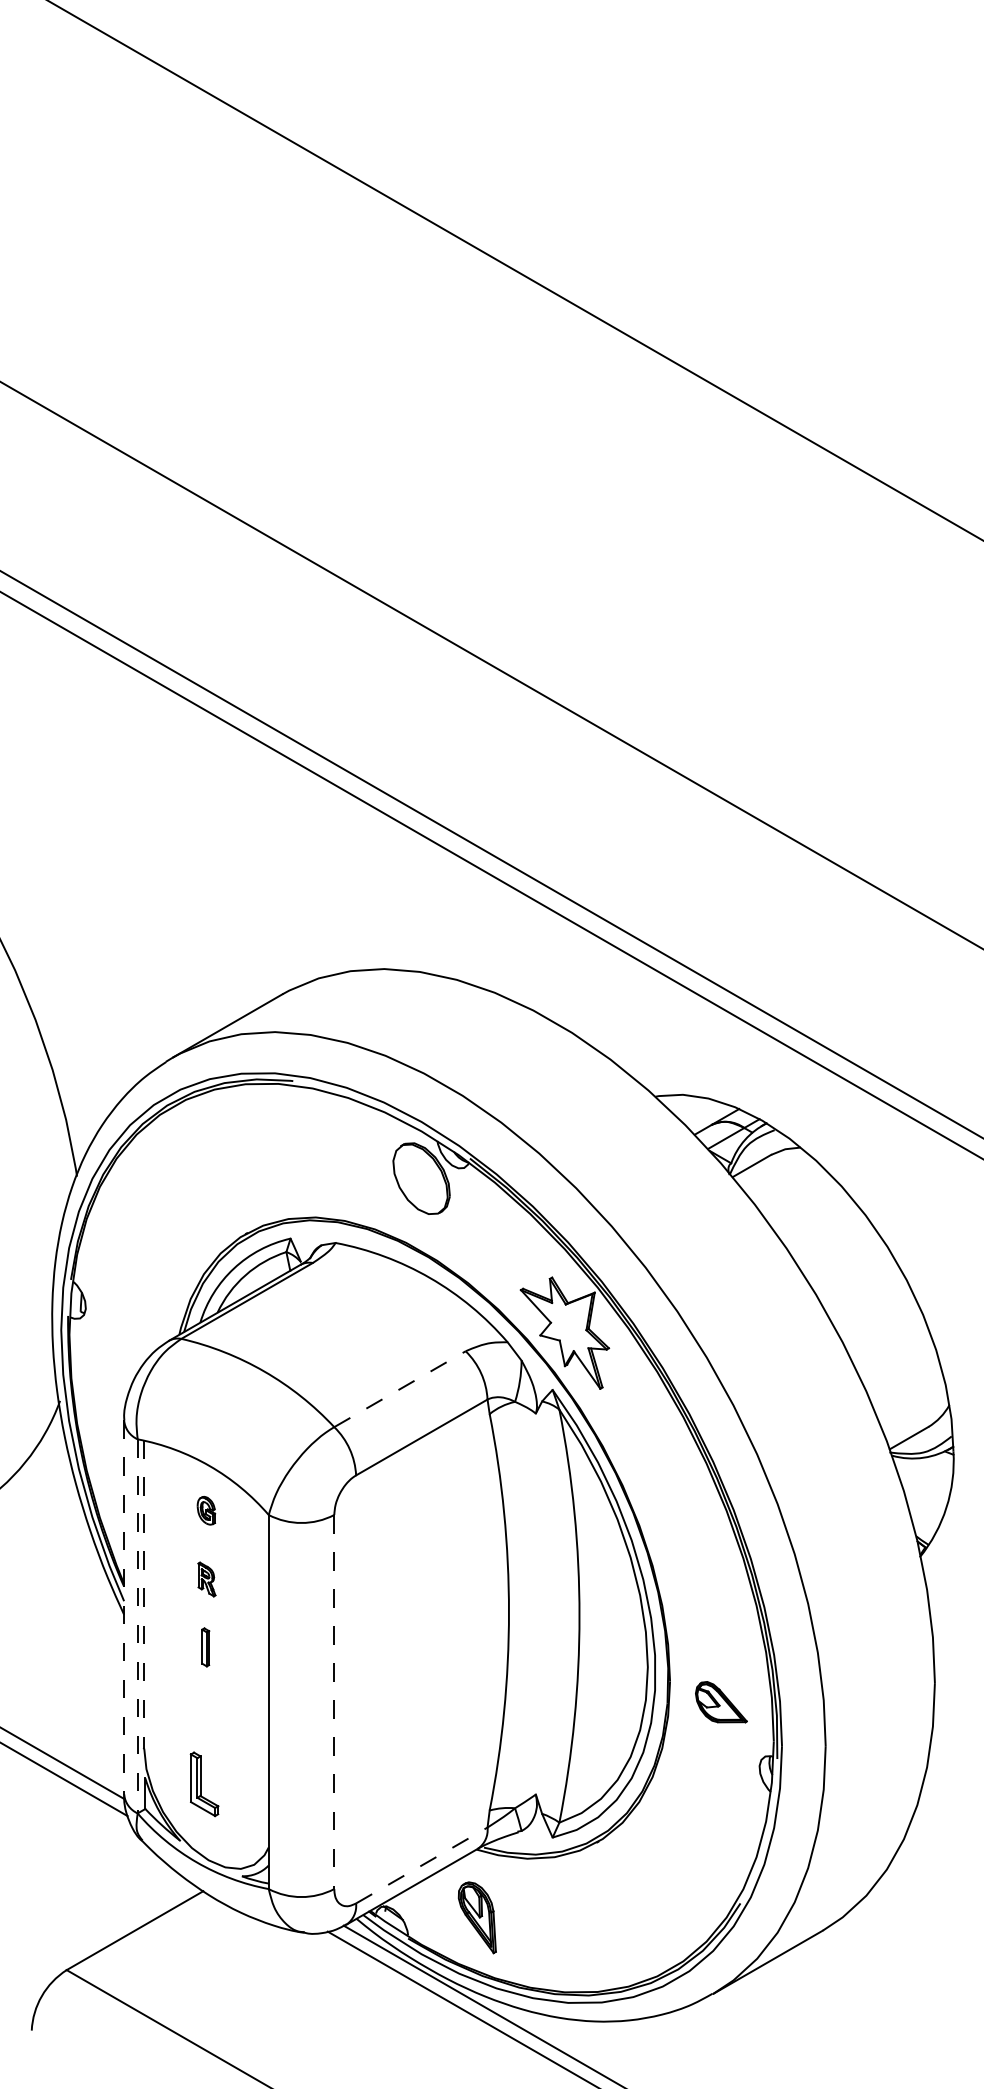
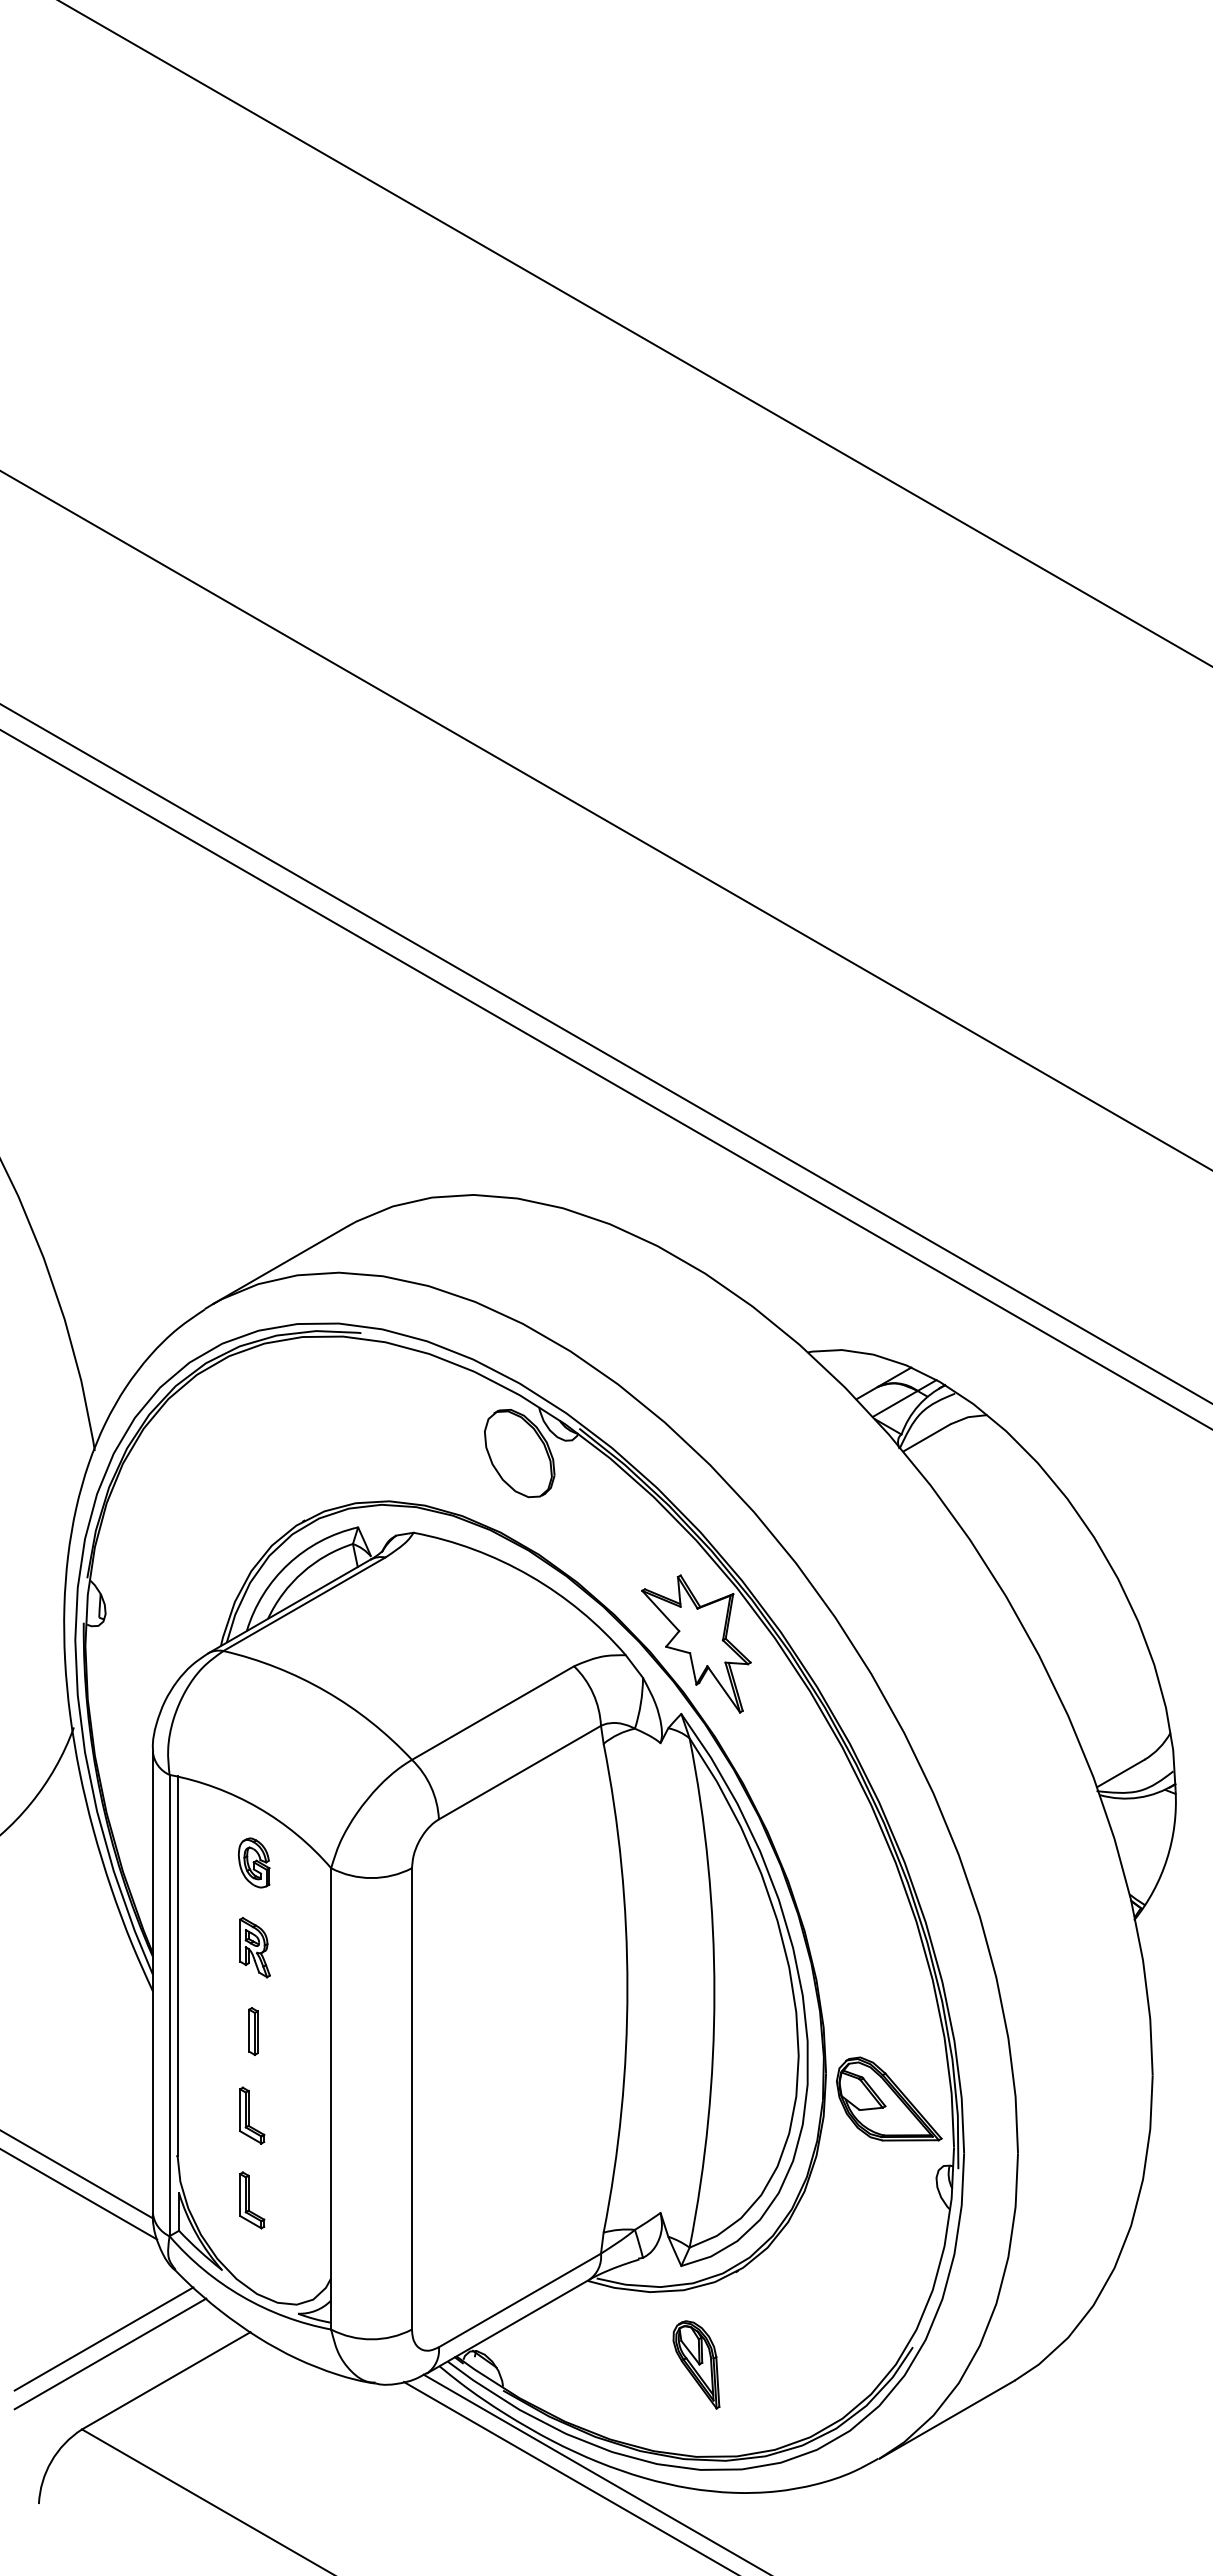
line: (400, 1389) -> (493, 1713), dashed -> solid
part: (206, 1510) -> (254, 1862), size x1.43
part: (206, 1579) -> (254, 1947), size x1.43
line: (144, 1594) -> (177, 1966), dashed -> solid
line: (123, 1607) -> (152, 1982), dashed -> solid
line: (137, 1626) -> (169, 2005), dashed -> solid
line: (334, 1701) -> (412, 2098), dashed -> solid
part: (721, 1701) -> (889, 2098), size x1.67
part: (204, 1715) -> (252, 2115), added
part: (204, 1784) -> (252, 2200), size x0.71
line: (421, 1865) -> (519, 2300), dashed -> solid
line: (84, 1896) -> (103, 2338), added
line: (89, 1908) -> (110, 2353), added
part: (477, 1917) -> (696, 2364), moved

